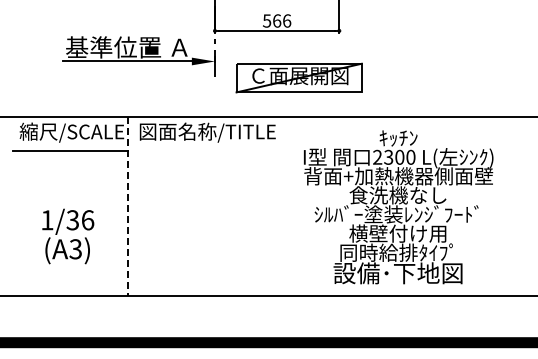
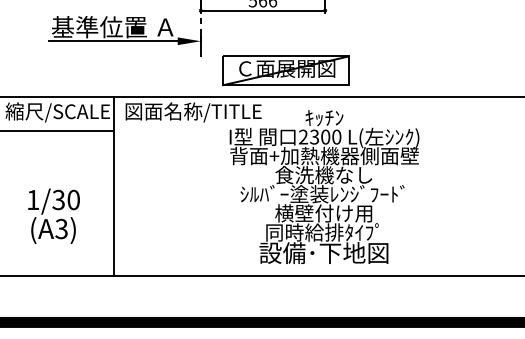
part: (298, 77) -> (285, 70), moved
line: (127, 206) -> (113, 186), dashed -> solid
text: (398, 207) -> (324, 187), moved
text: (87, 220) -> (73, 200), 1/36 -> 1/30

